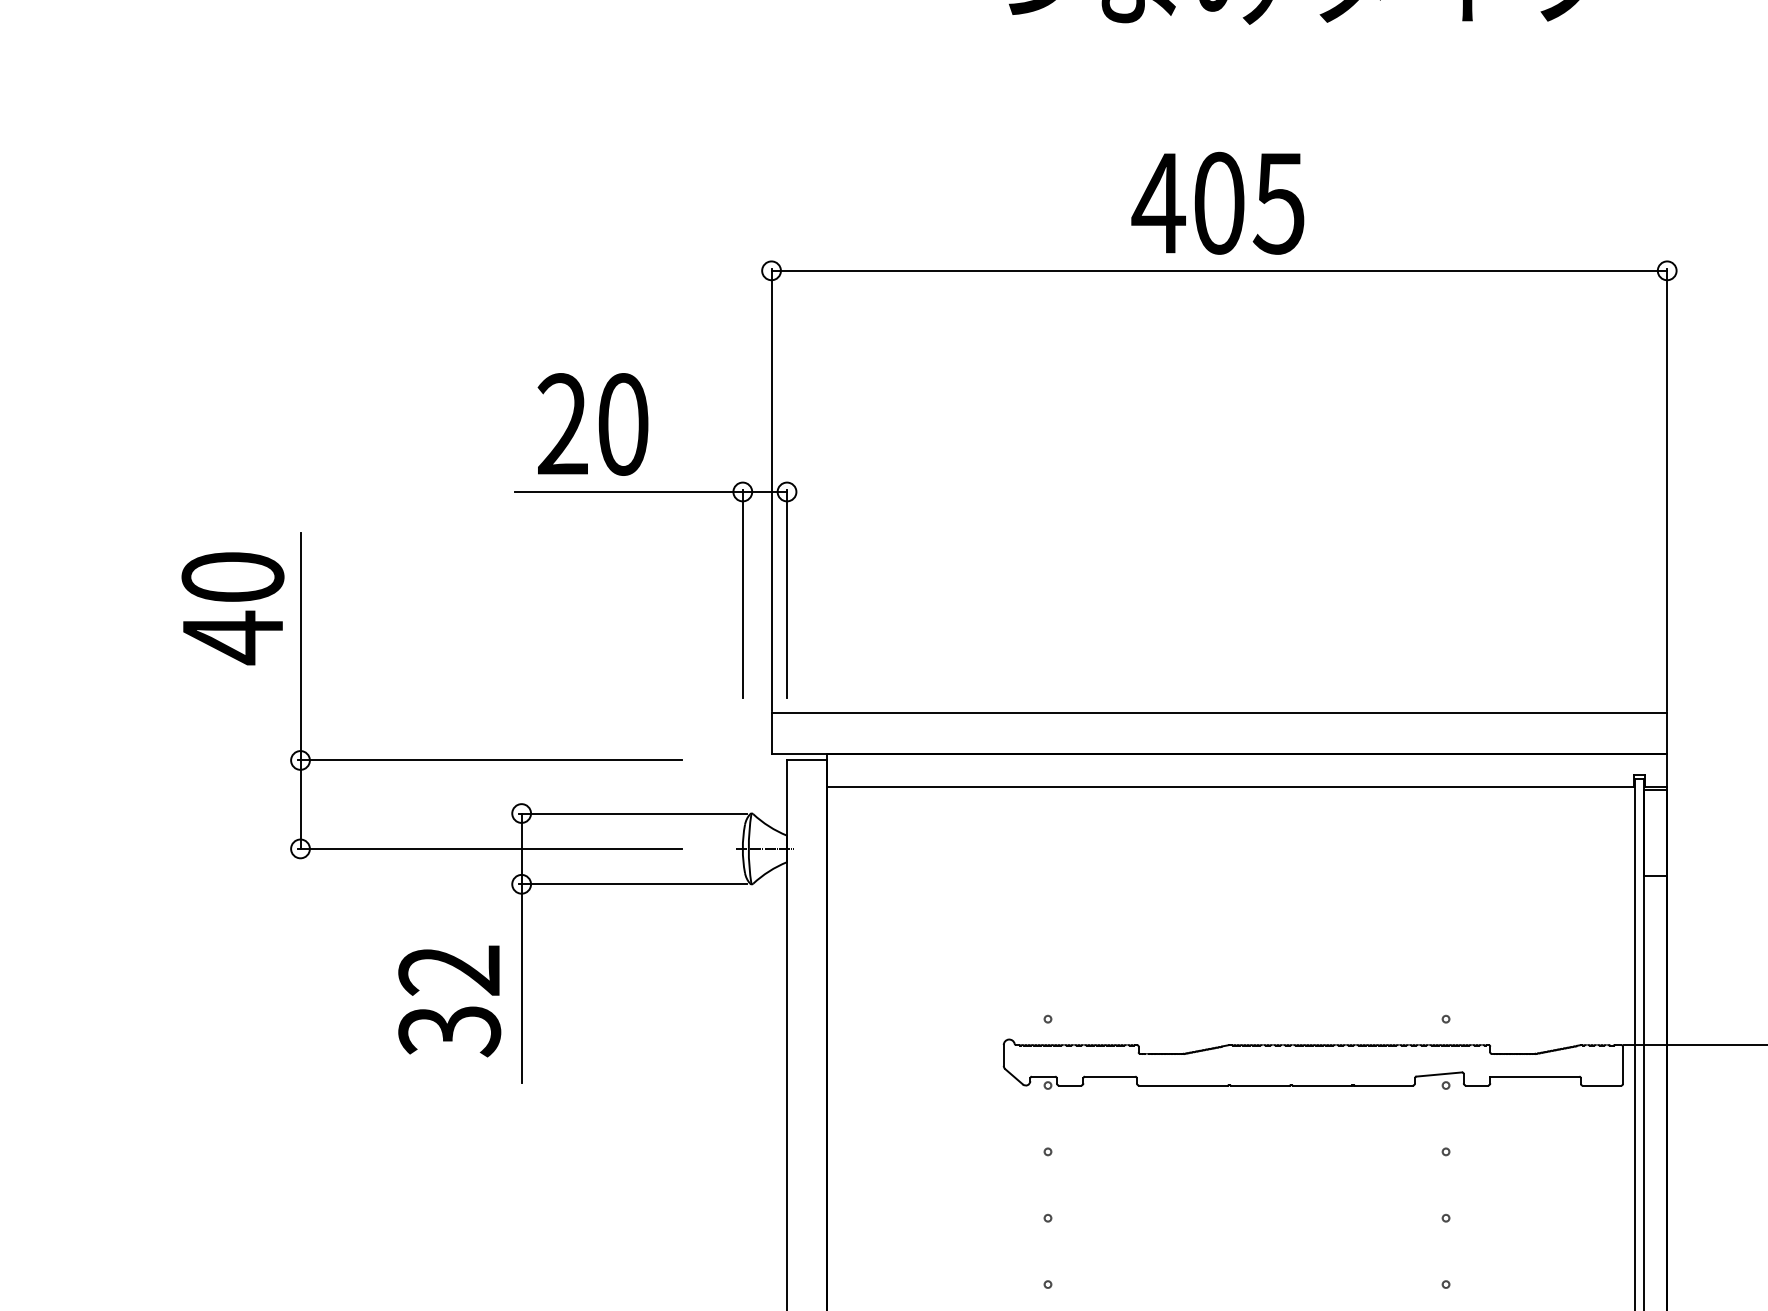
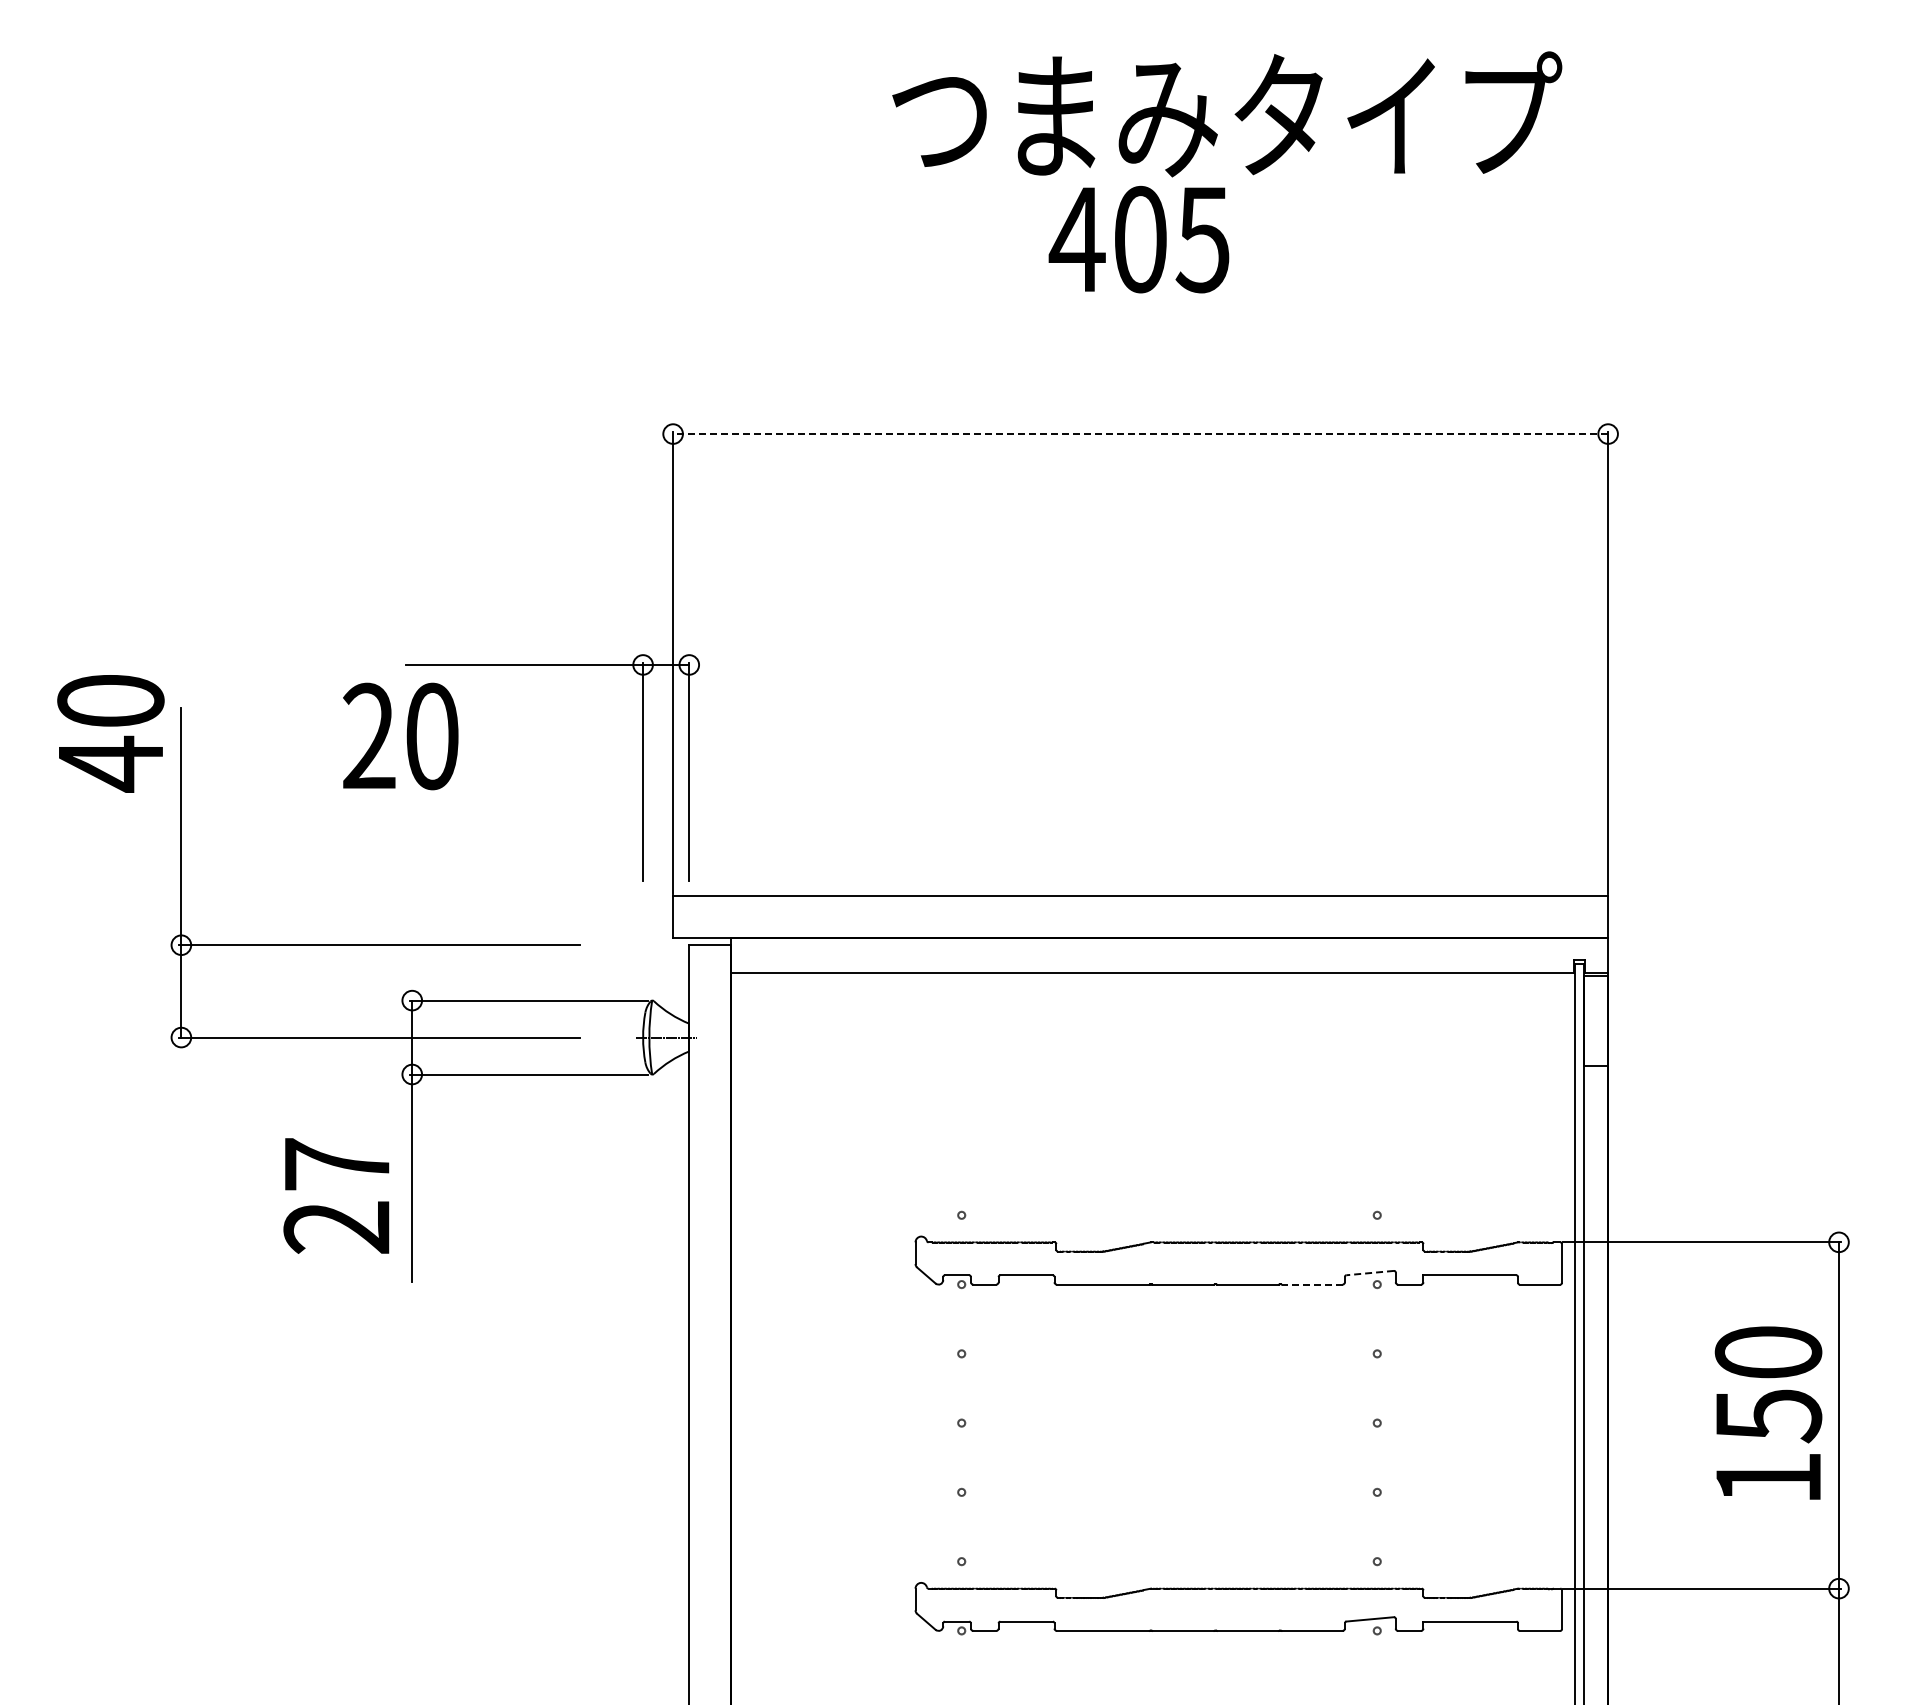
text: (1217, 203) -> (1138, 239), moved
line: (1219, 271) -> (1140, 434), solid -> dashed
text: (592, 424) -> (400, 736), moved
text: (232, 608) -> (110, 733), moved
text: (449, 1001) -> (336, 1196), 32 -> 27
line: (1439, 1074) -> (1370, 1273), solid -> dashed
line: (1384, 1085) -> (1312, 1284), solid -> dashed

